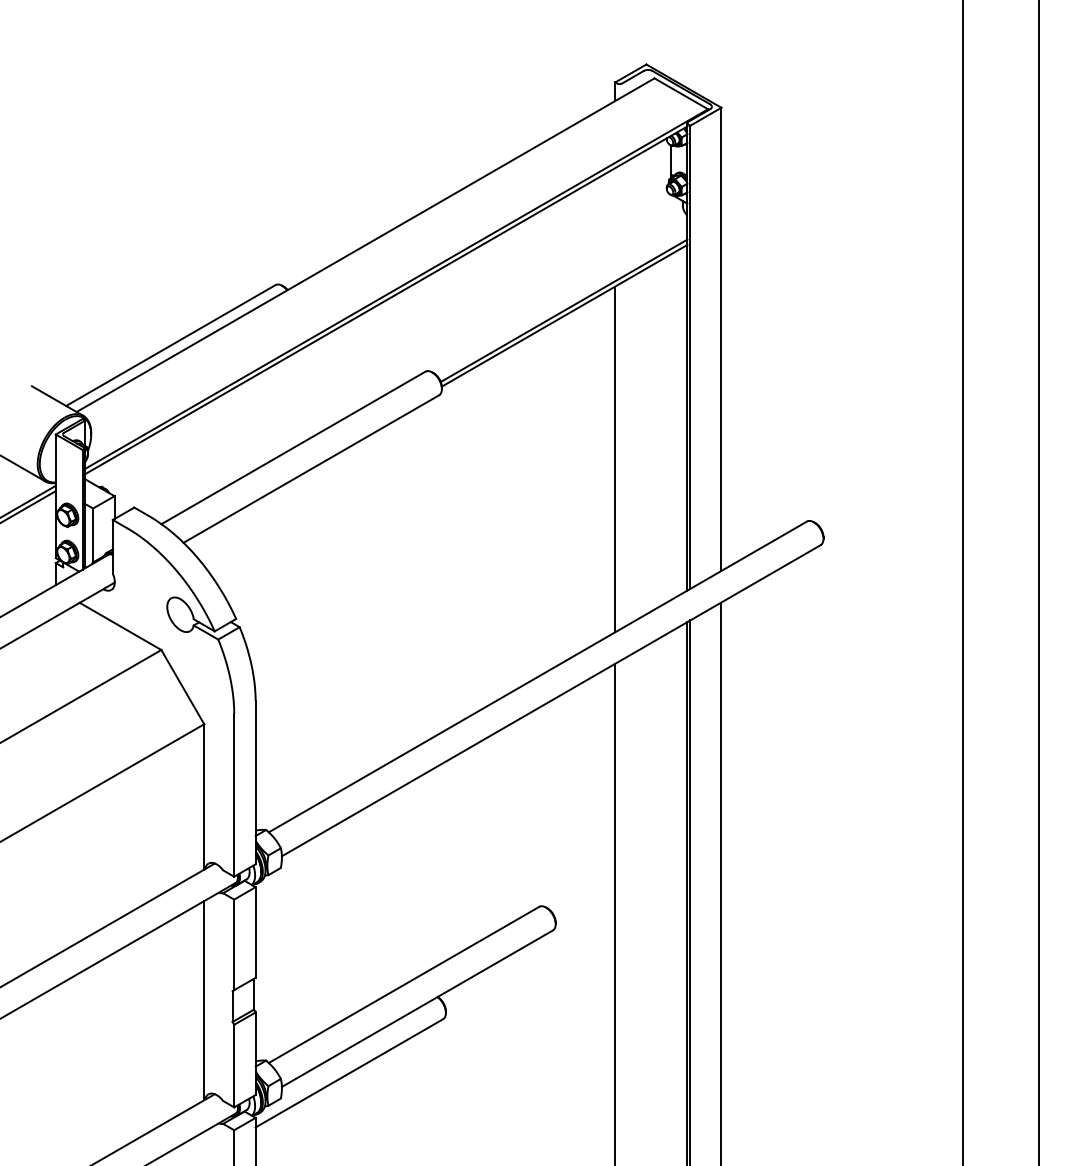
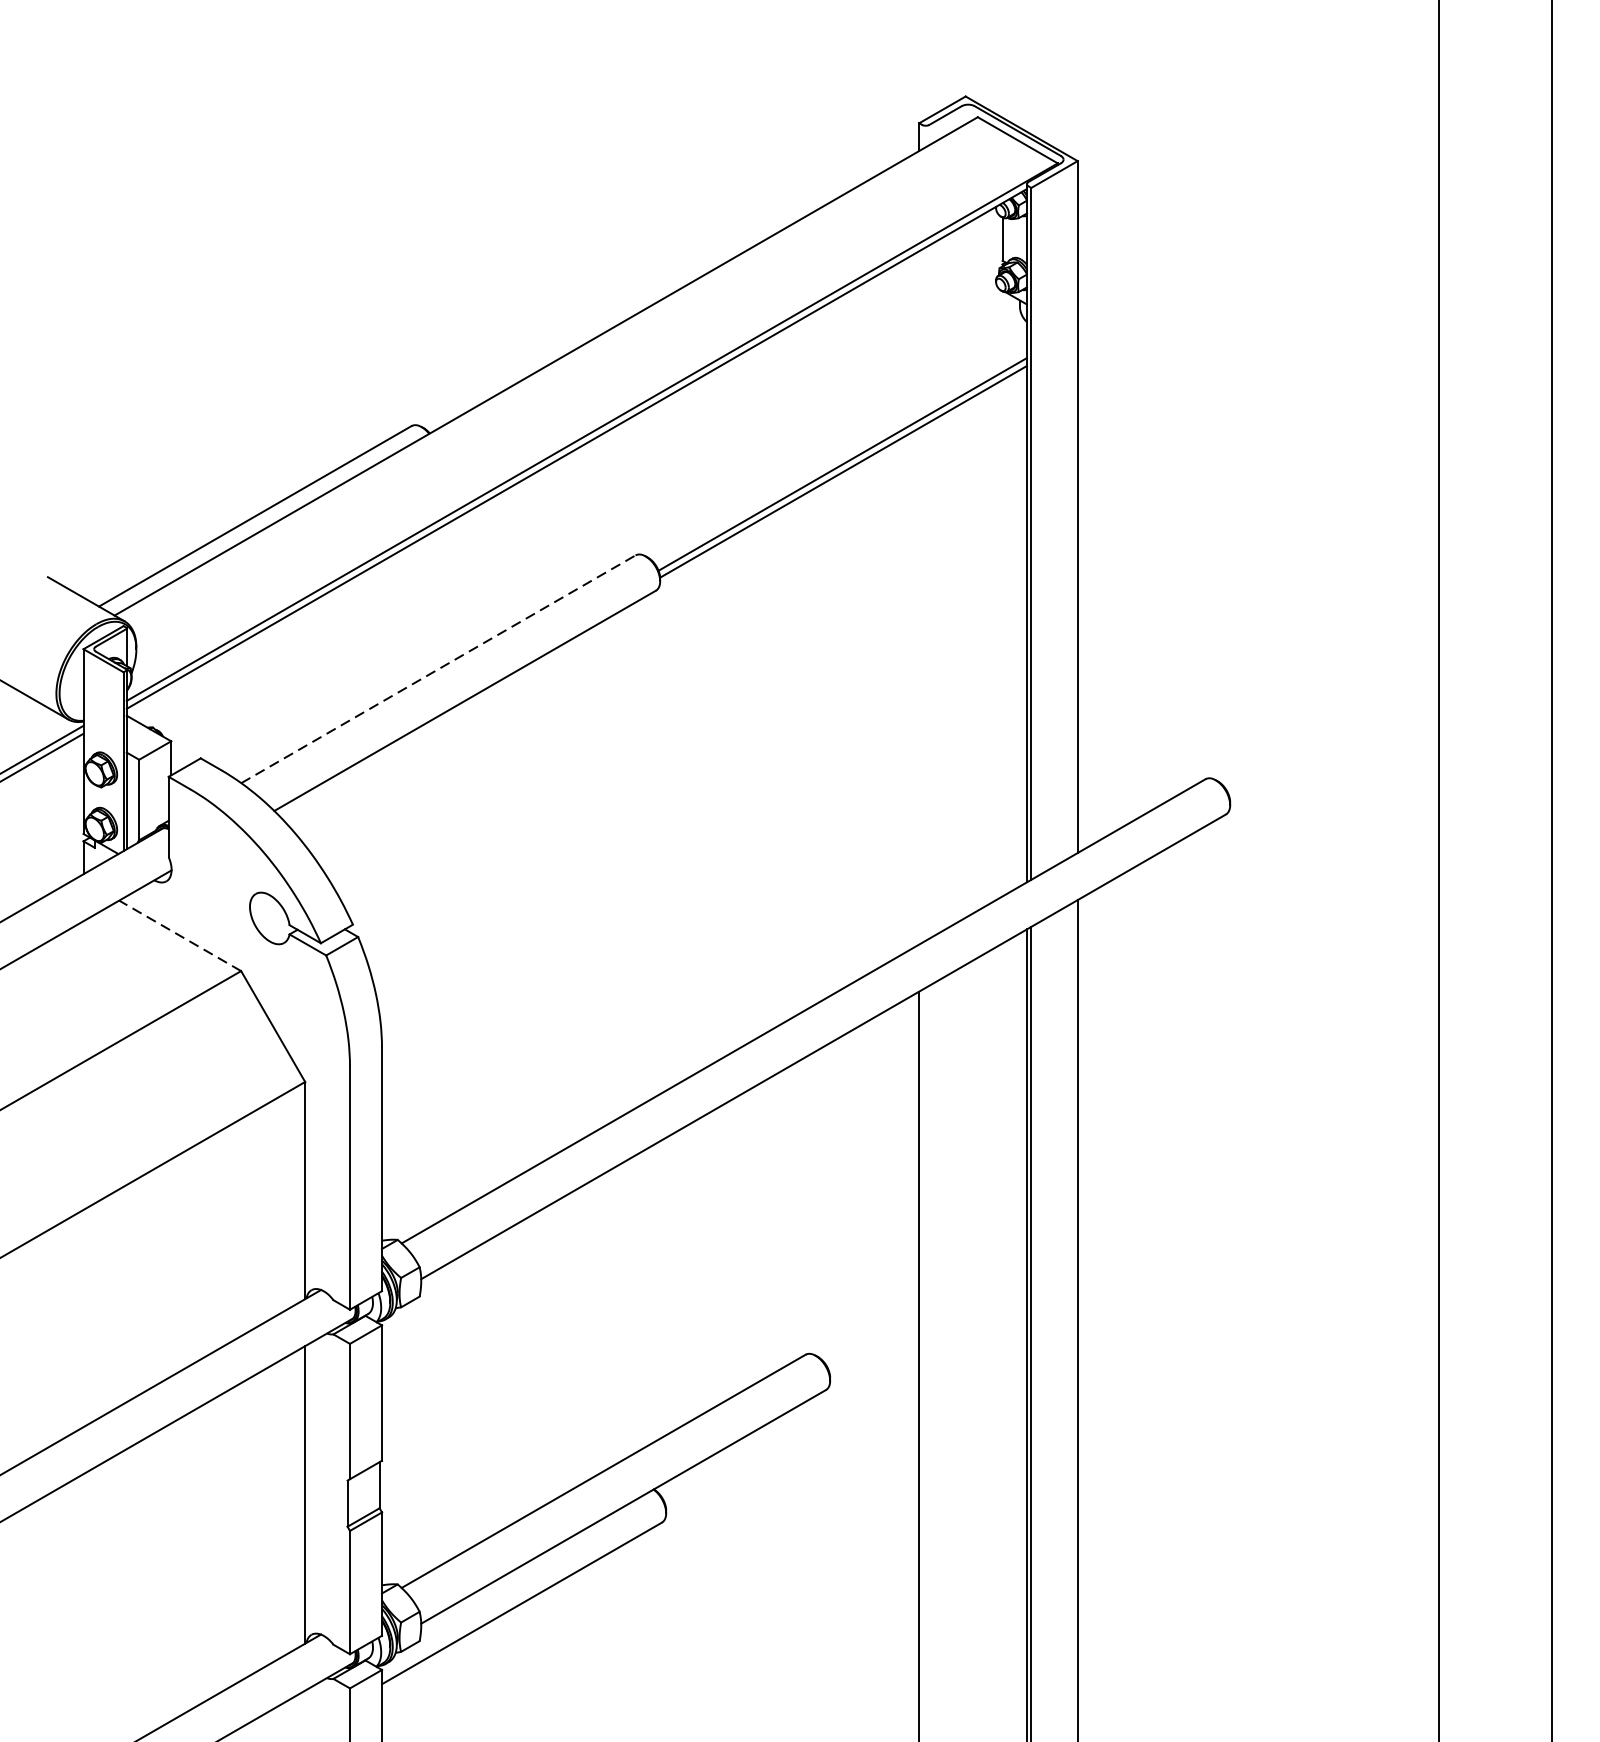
line: (293, 447) -> (438, 668), solid -> dashed
line: (615, 459) -> (919, 686), removed
line: (120, 626) -> (180, 935), solid -> dashed

